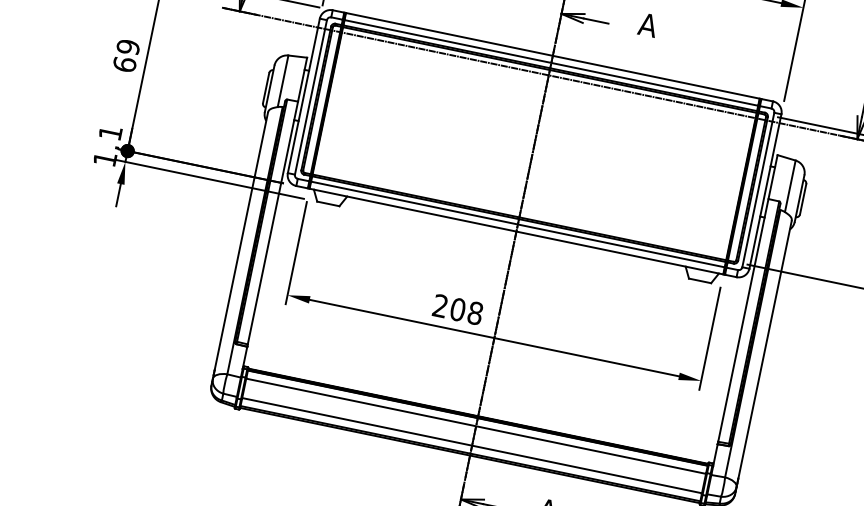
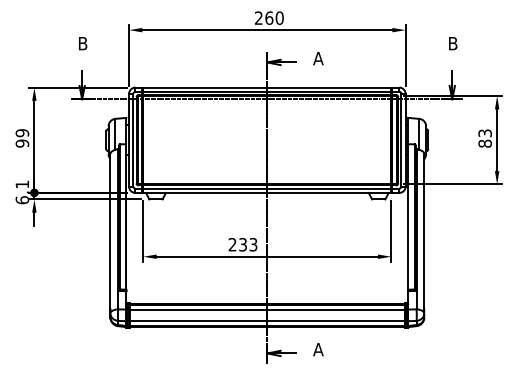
text: (124, 64) -> (22, 143), 69 -> 99
text: (105, 159) -> (22, 200), 1.1 -> 6.1
text: (467, 311) -> (248, 244), 208 -> 233

